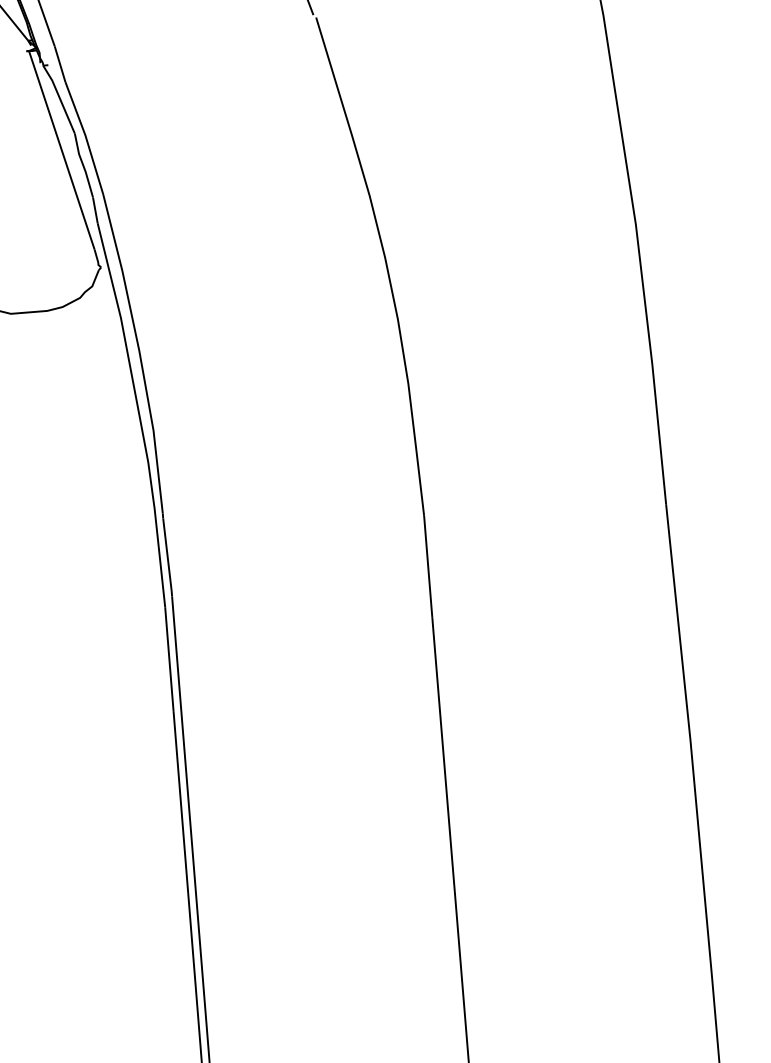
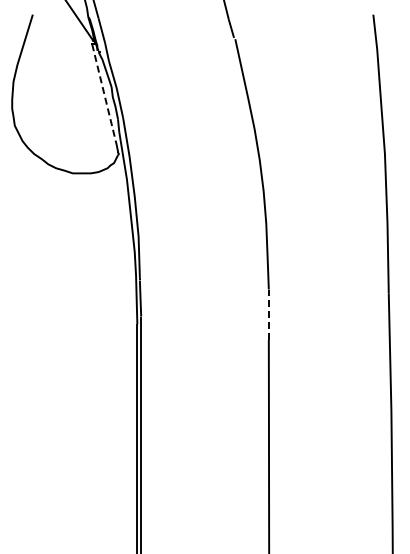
line: (61, 149) -> (104, 94), solid -> dashed
line: (427, 566) -> (268, 314), solid -> dashed

